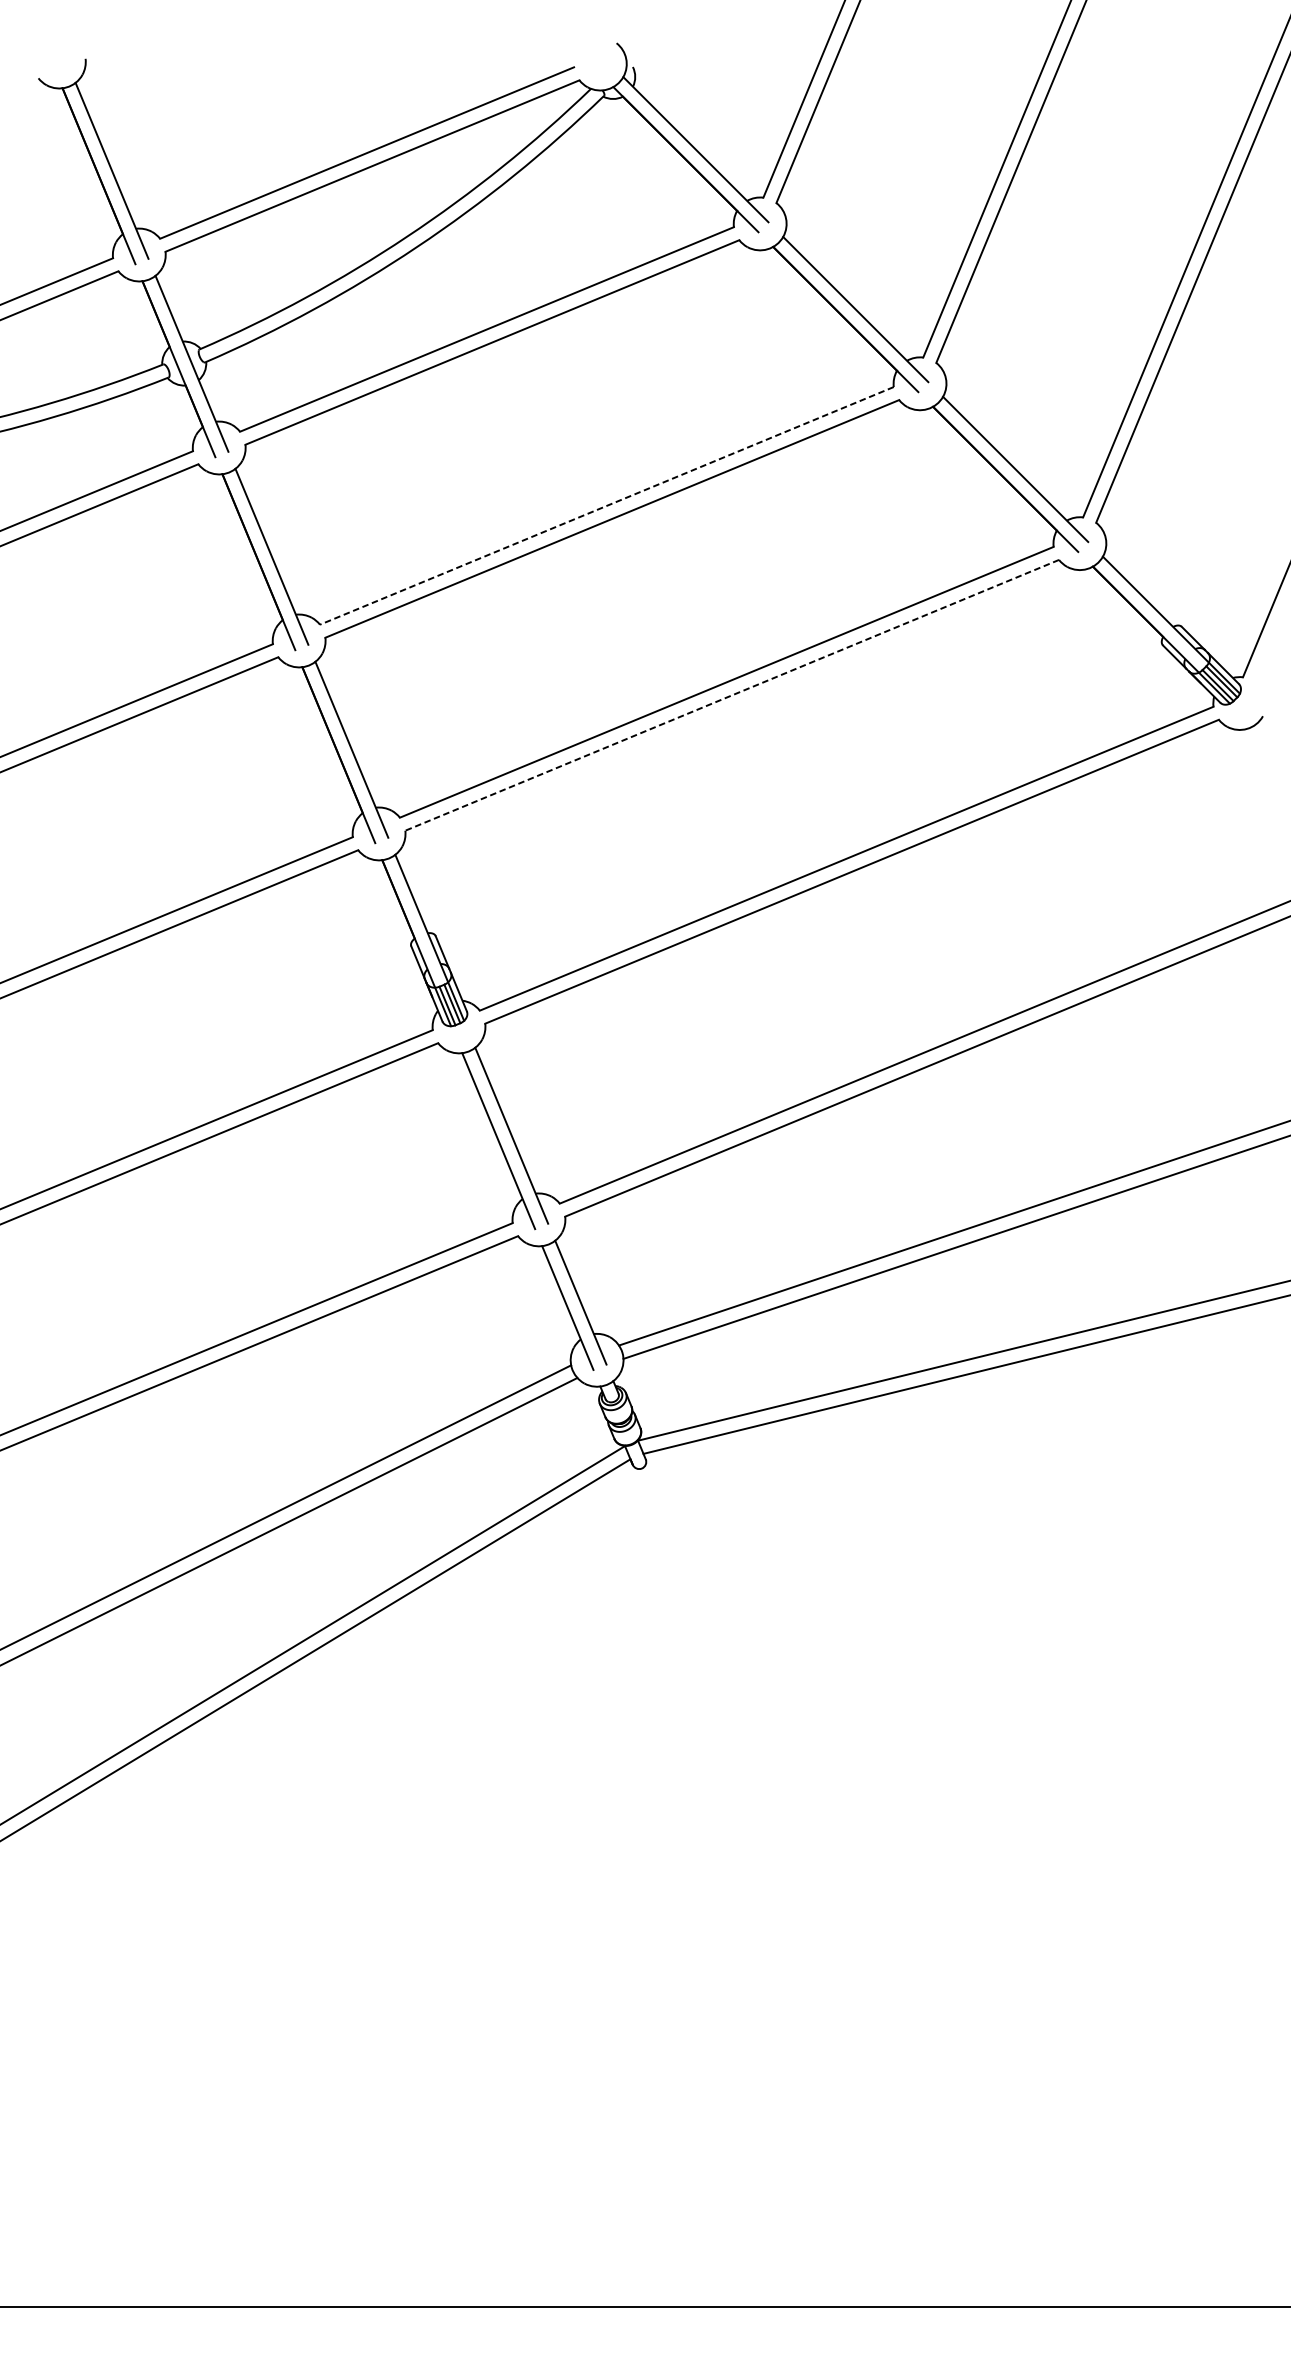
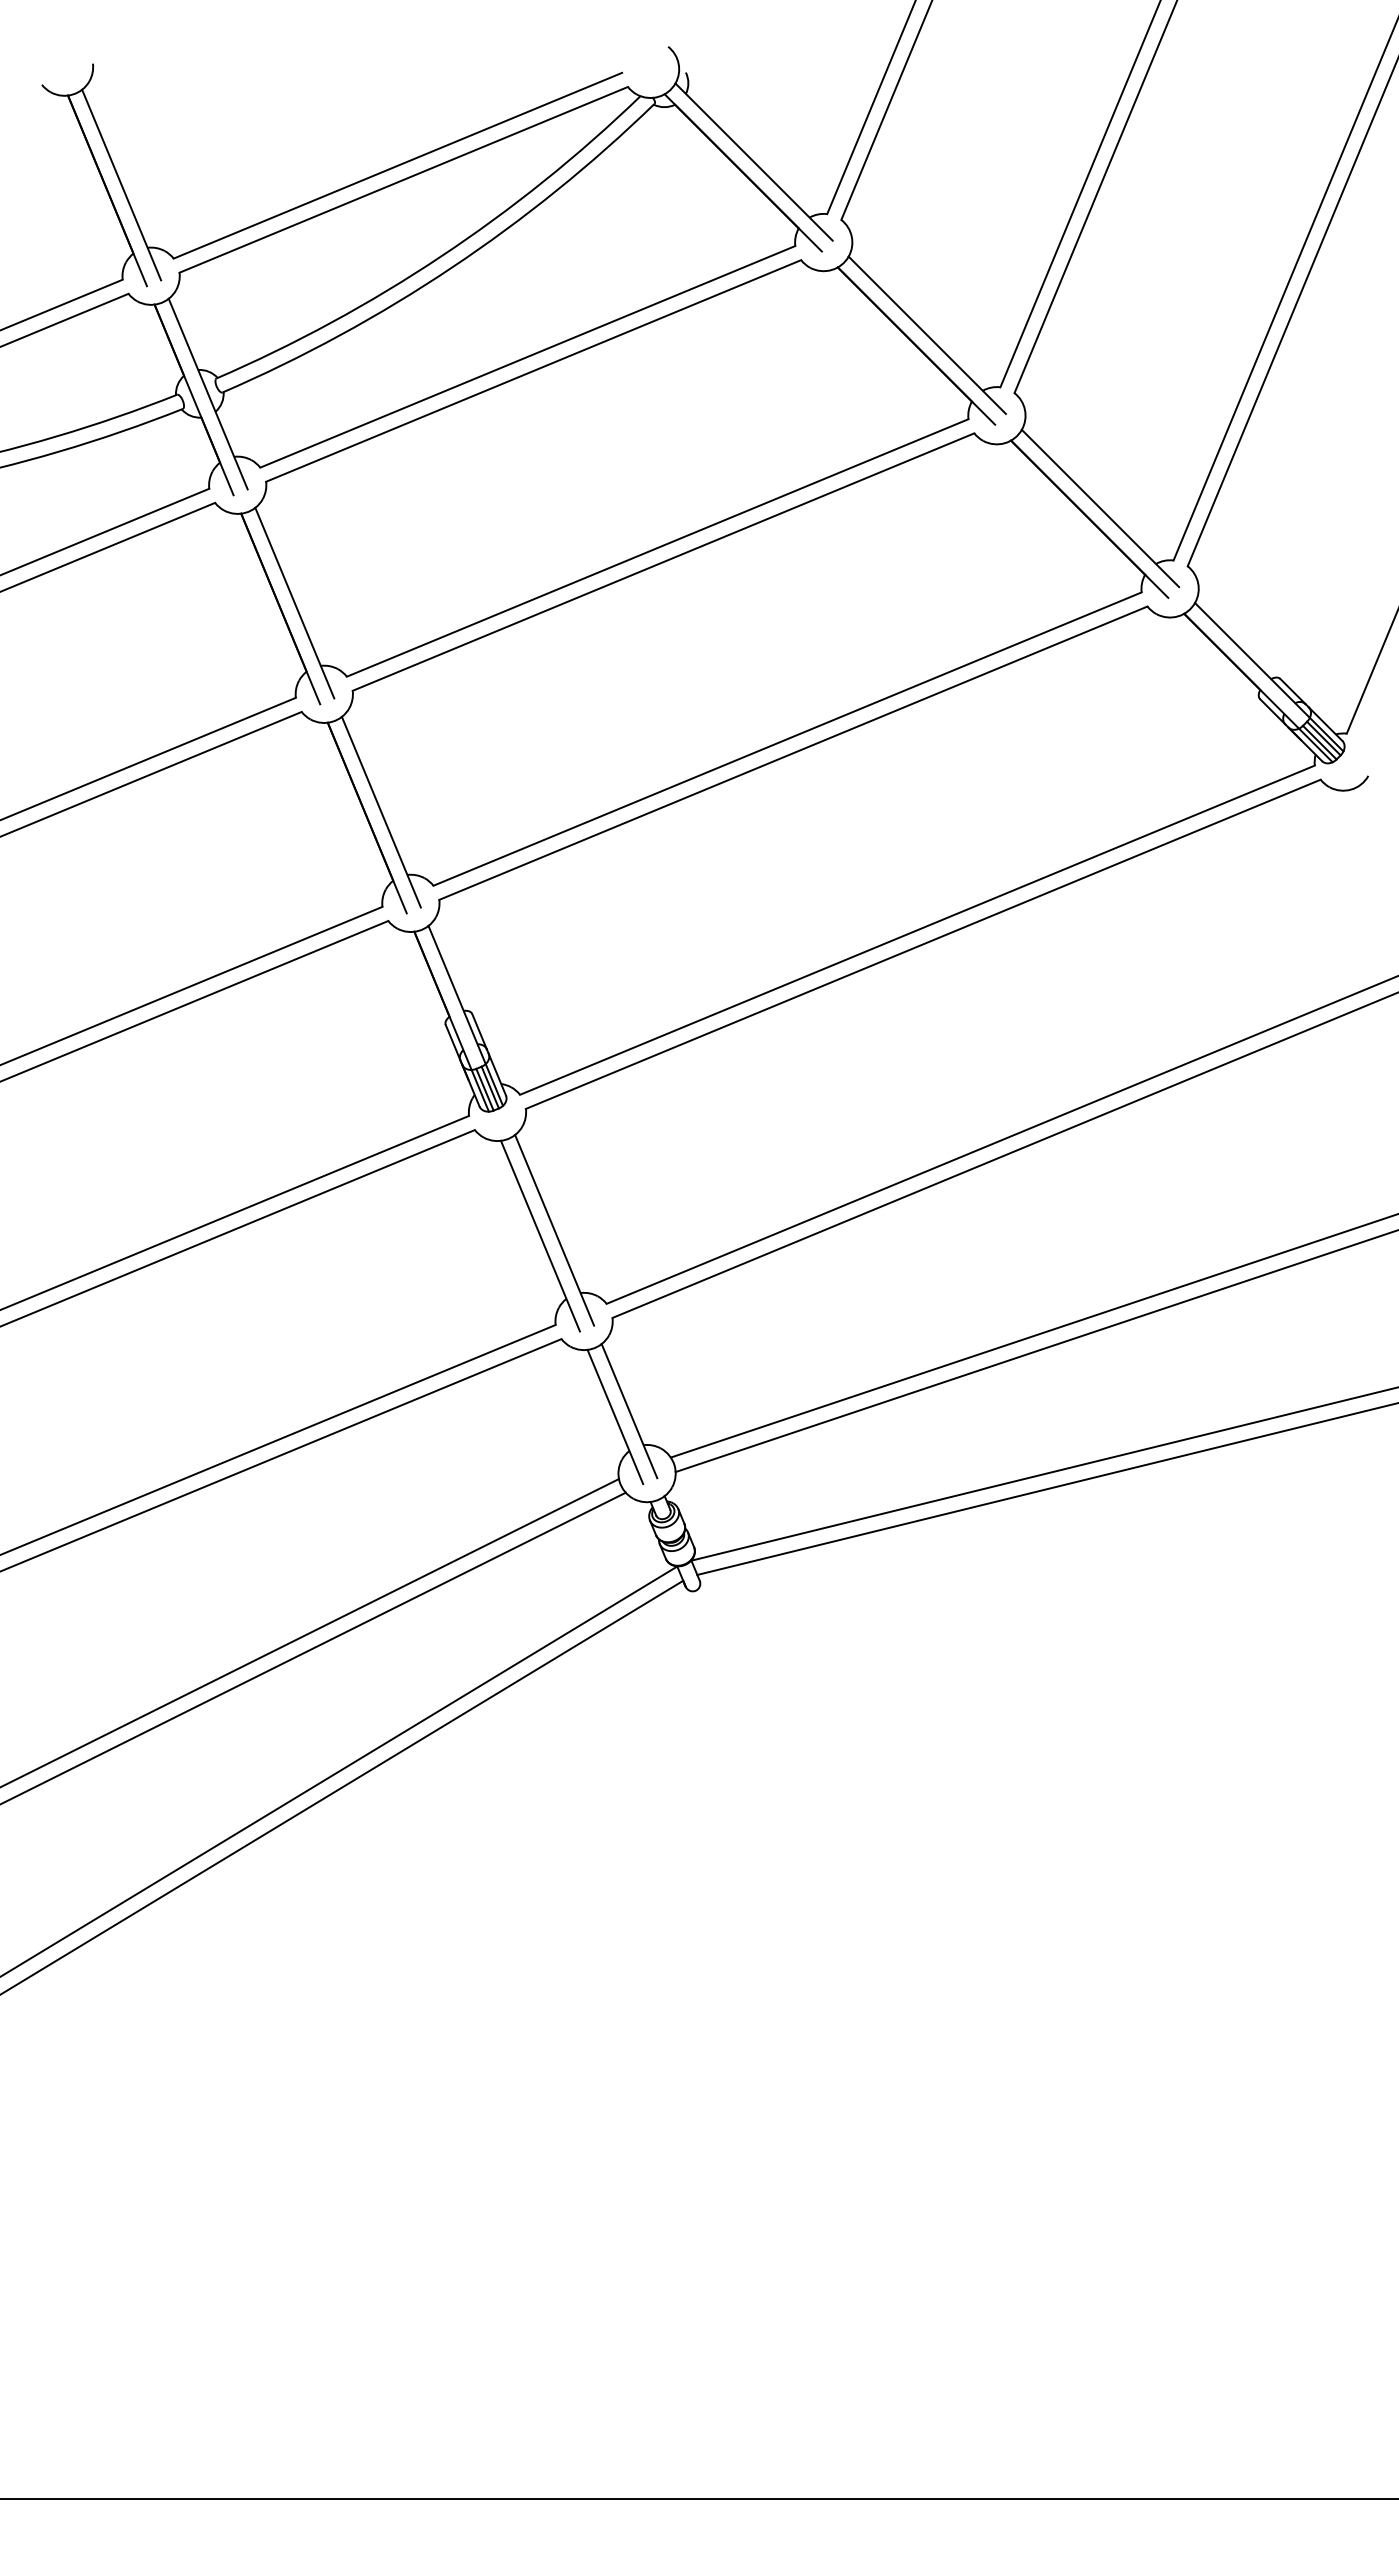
line: (606, 506) -> (657, 548), dashed -> solid
line: (731, 695) -> (792, 753), dashed -> solid

